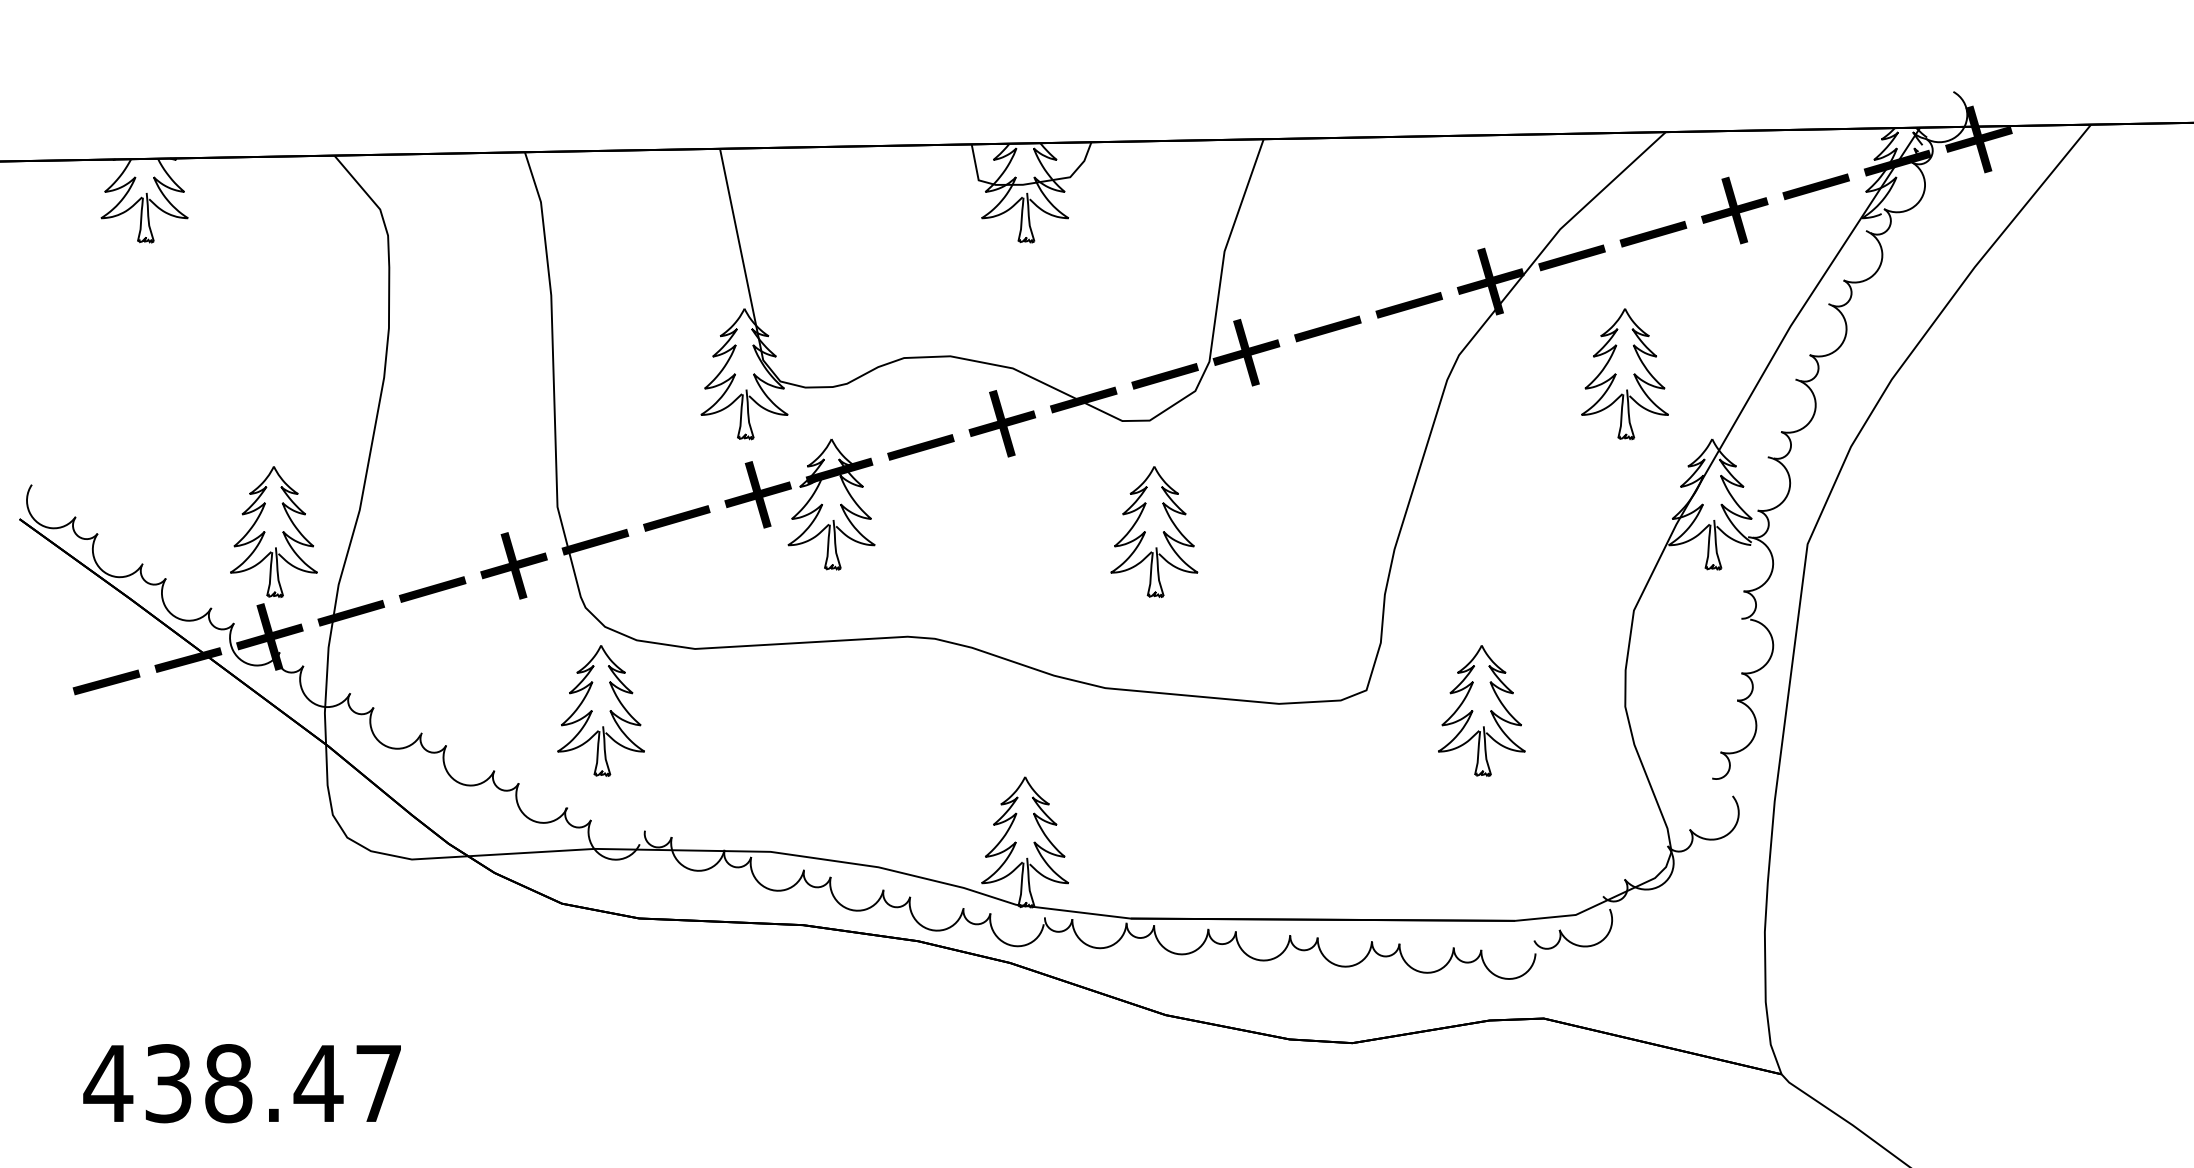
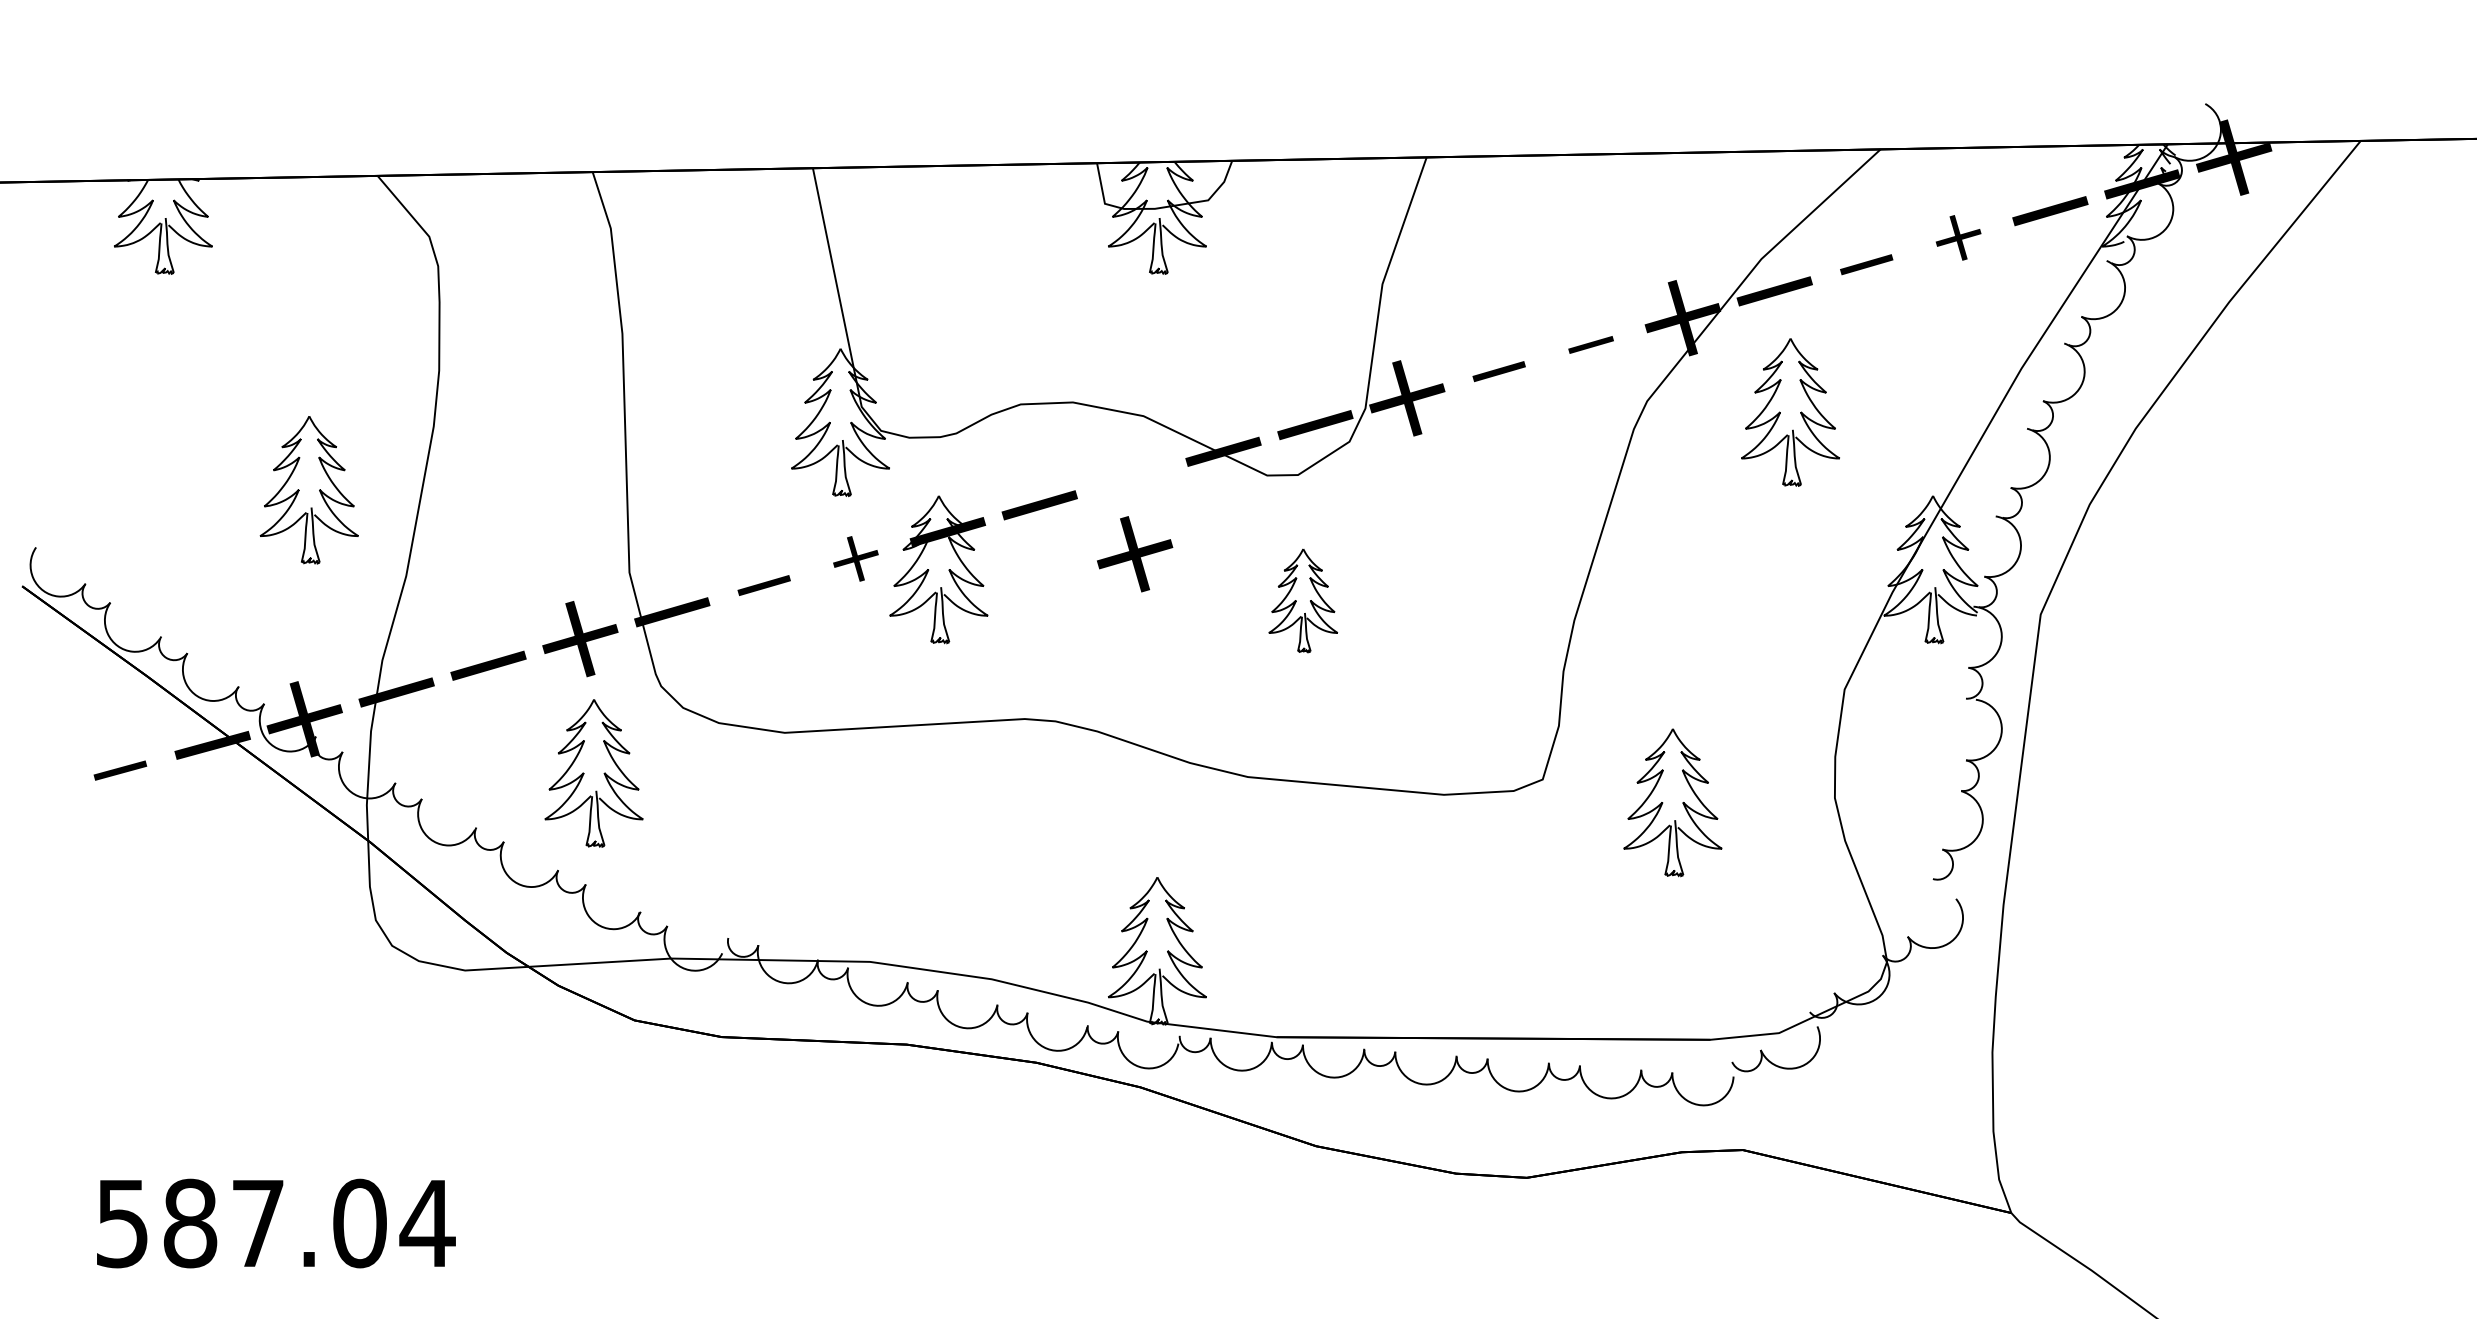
part: (1734, 210) -> (1958, 237), size x0.6
part: (1653, 234) -> (1866, 264), size x0.7
part: (1409, 305) -> (1591, 345), size x0.6
part: (1327, 328) -> (1498, 371), size x0.7
part: (1624, 374) -> (1789, 412), moved
part: (1002, 423) -> (1135, 553), moved
part: (757, 494) -> (855, 558), size x0.6
part: (676, 518) -> (763, 585), size x0.7
part: (273, 531) -> (308, 489), moved
part: (1154, 531) -> (1303, 600), size x0.7
part: (106, 682) -> (120, 770), size x0.7
part: (600, 710) -> (593, 772), moved
text: (243, 1083) -> (274, 1223), 438.47 -> 587.04

